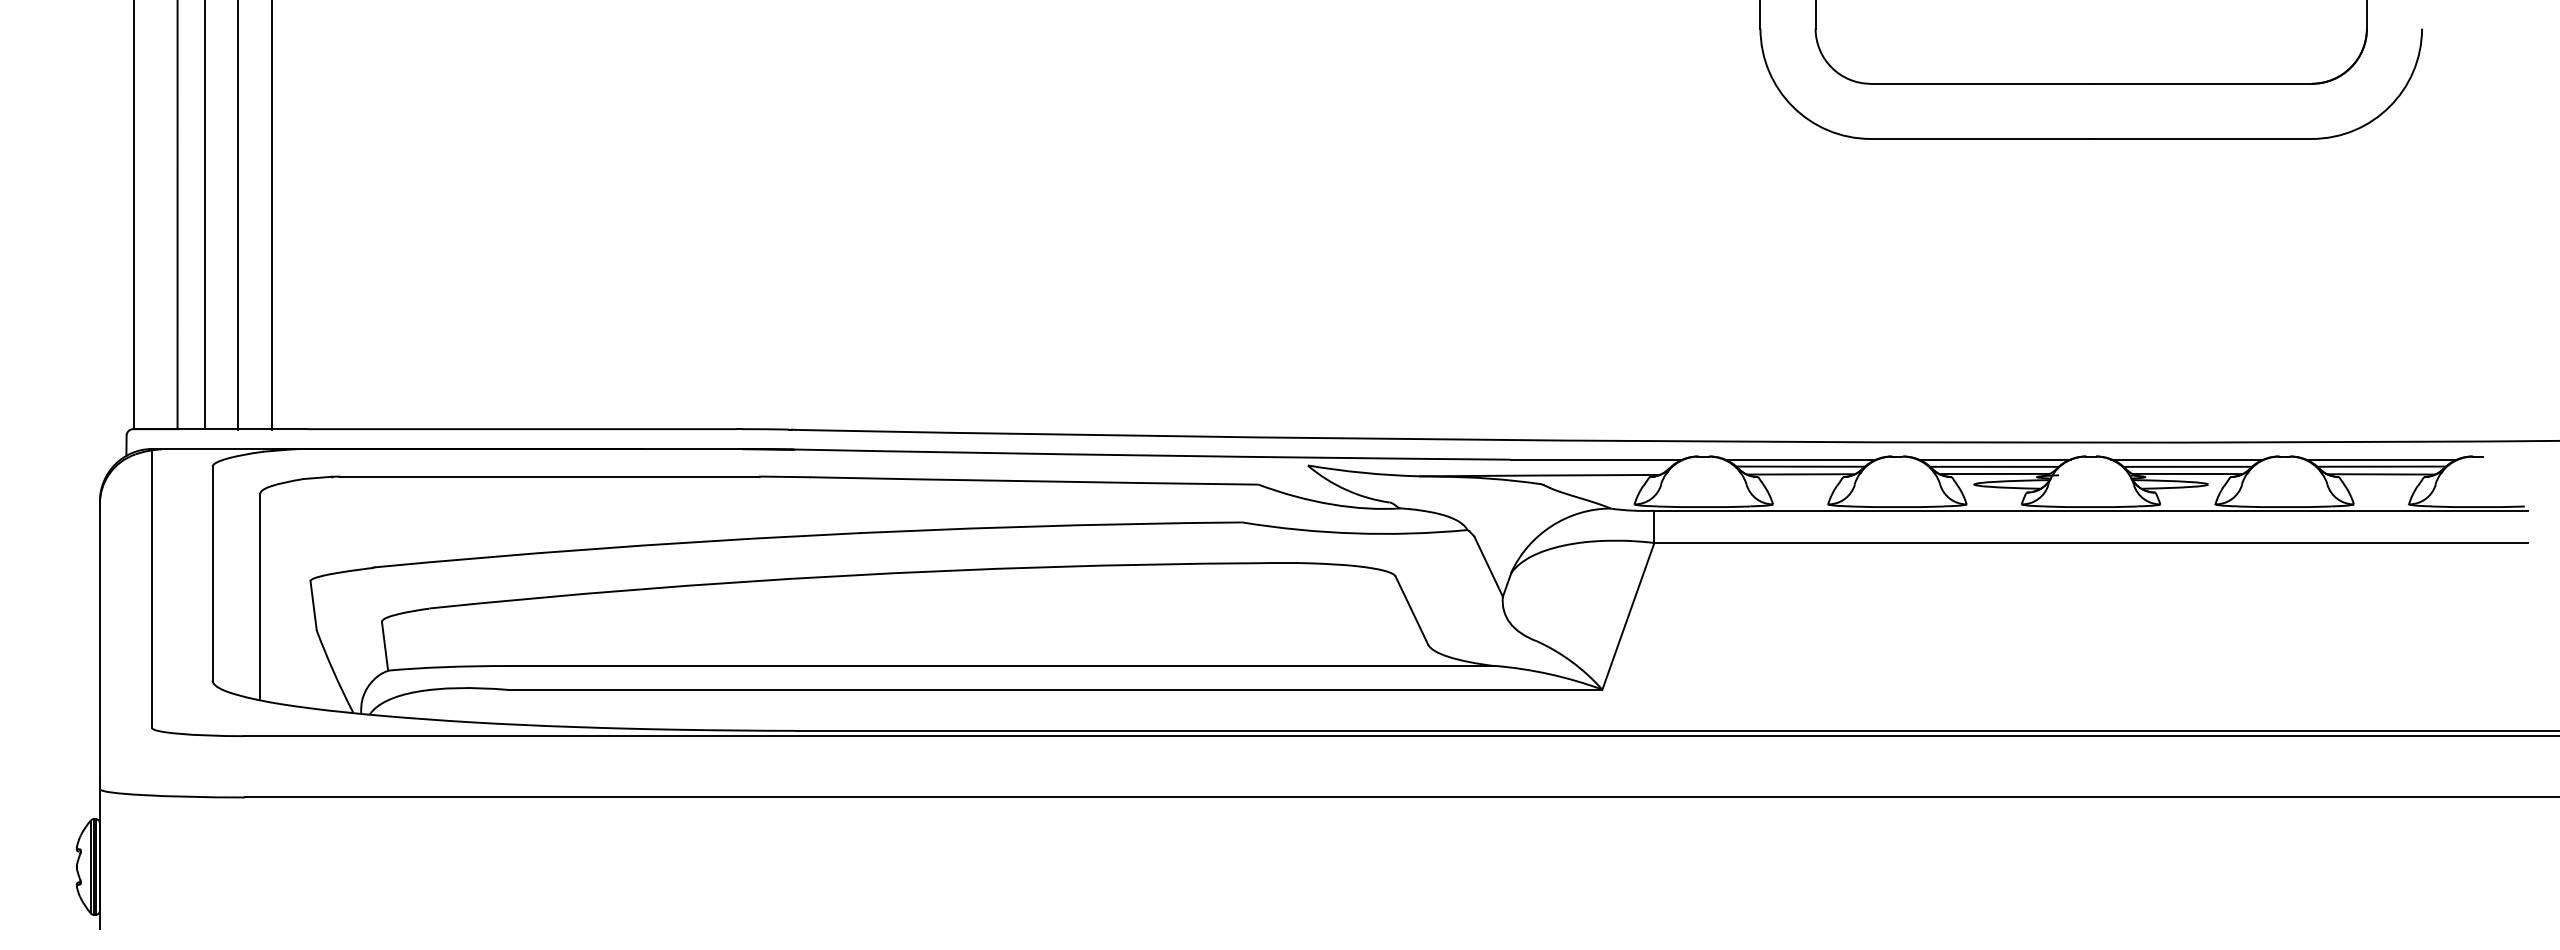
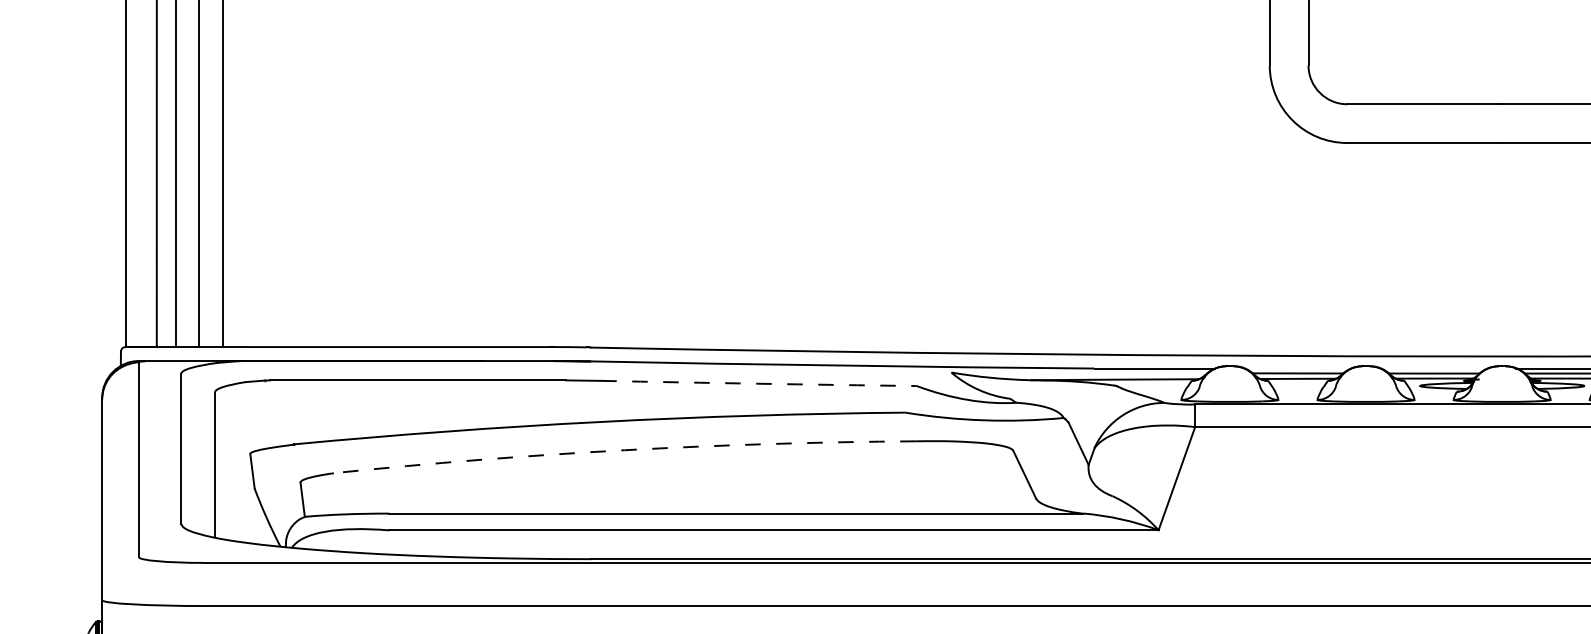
line: (1800, 459) -> (1297, 368), removed
line: (1994, 459) -> (1434, 368), removed
arc: (1033, 481) -> (758, 383), solid -> dashed
arc: (842, 575) -> (624, 449), solid -> dashed

